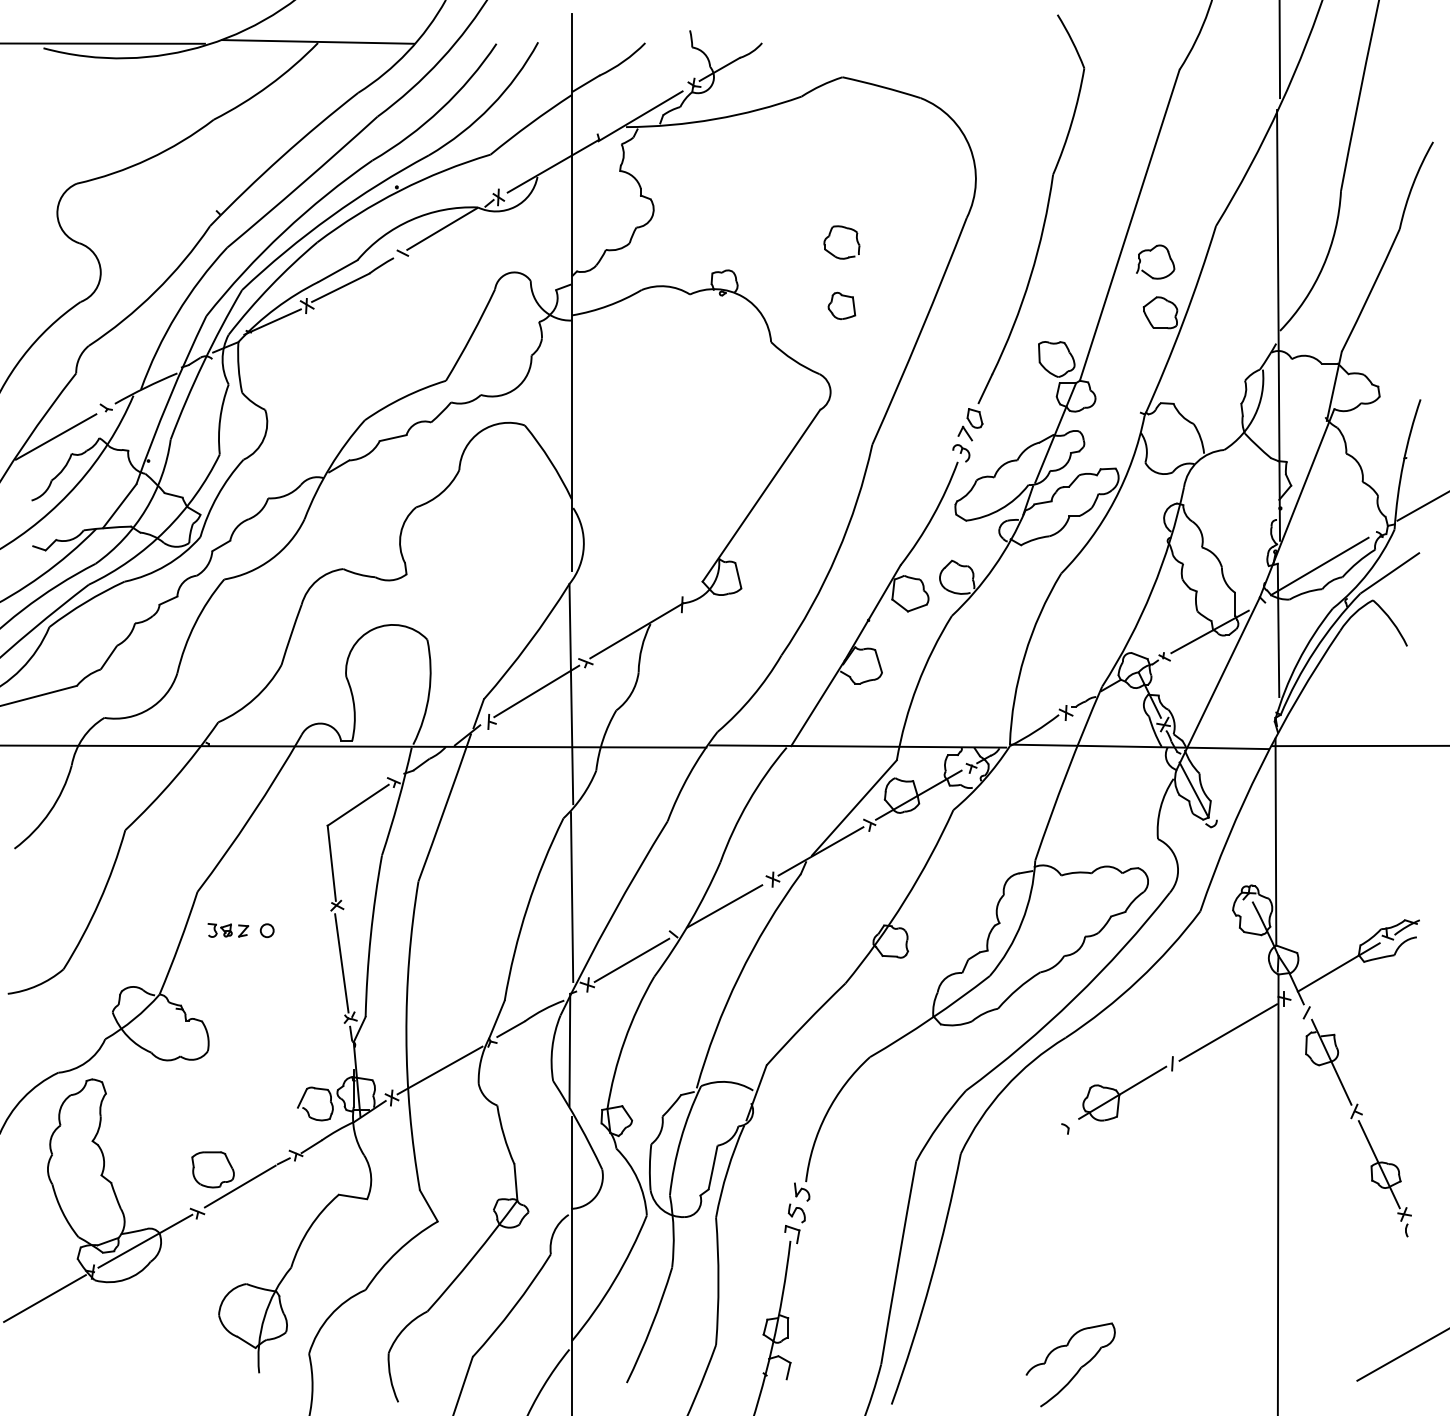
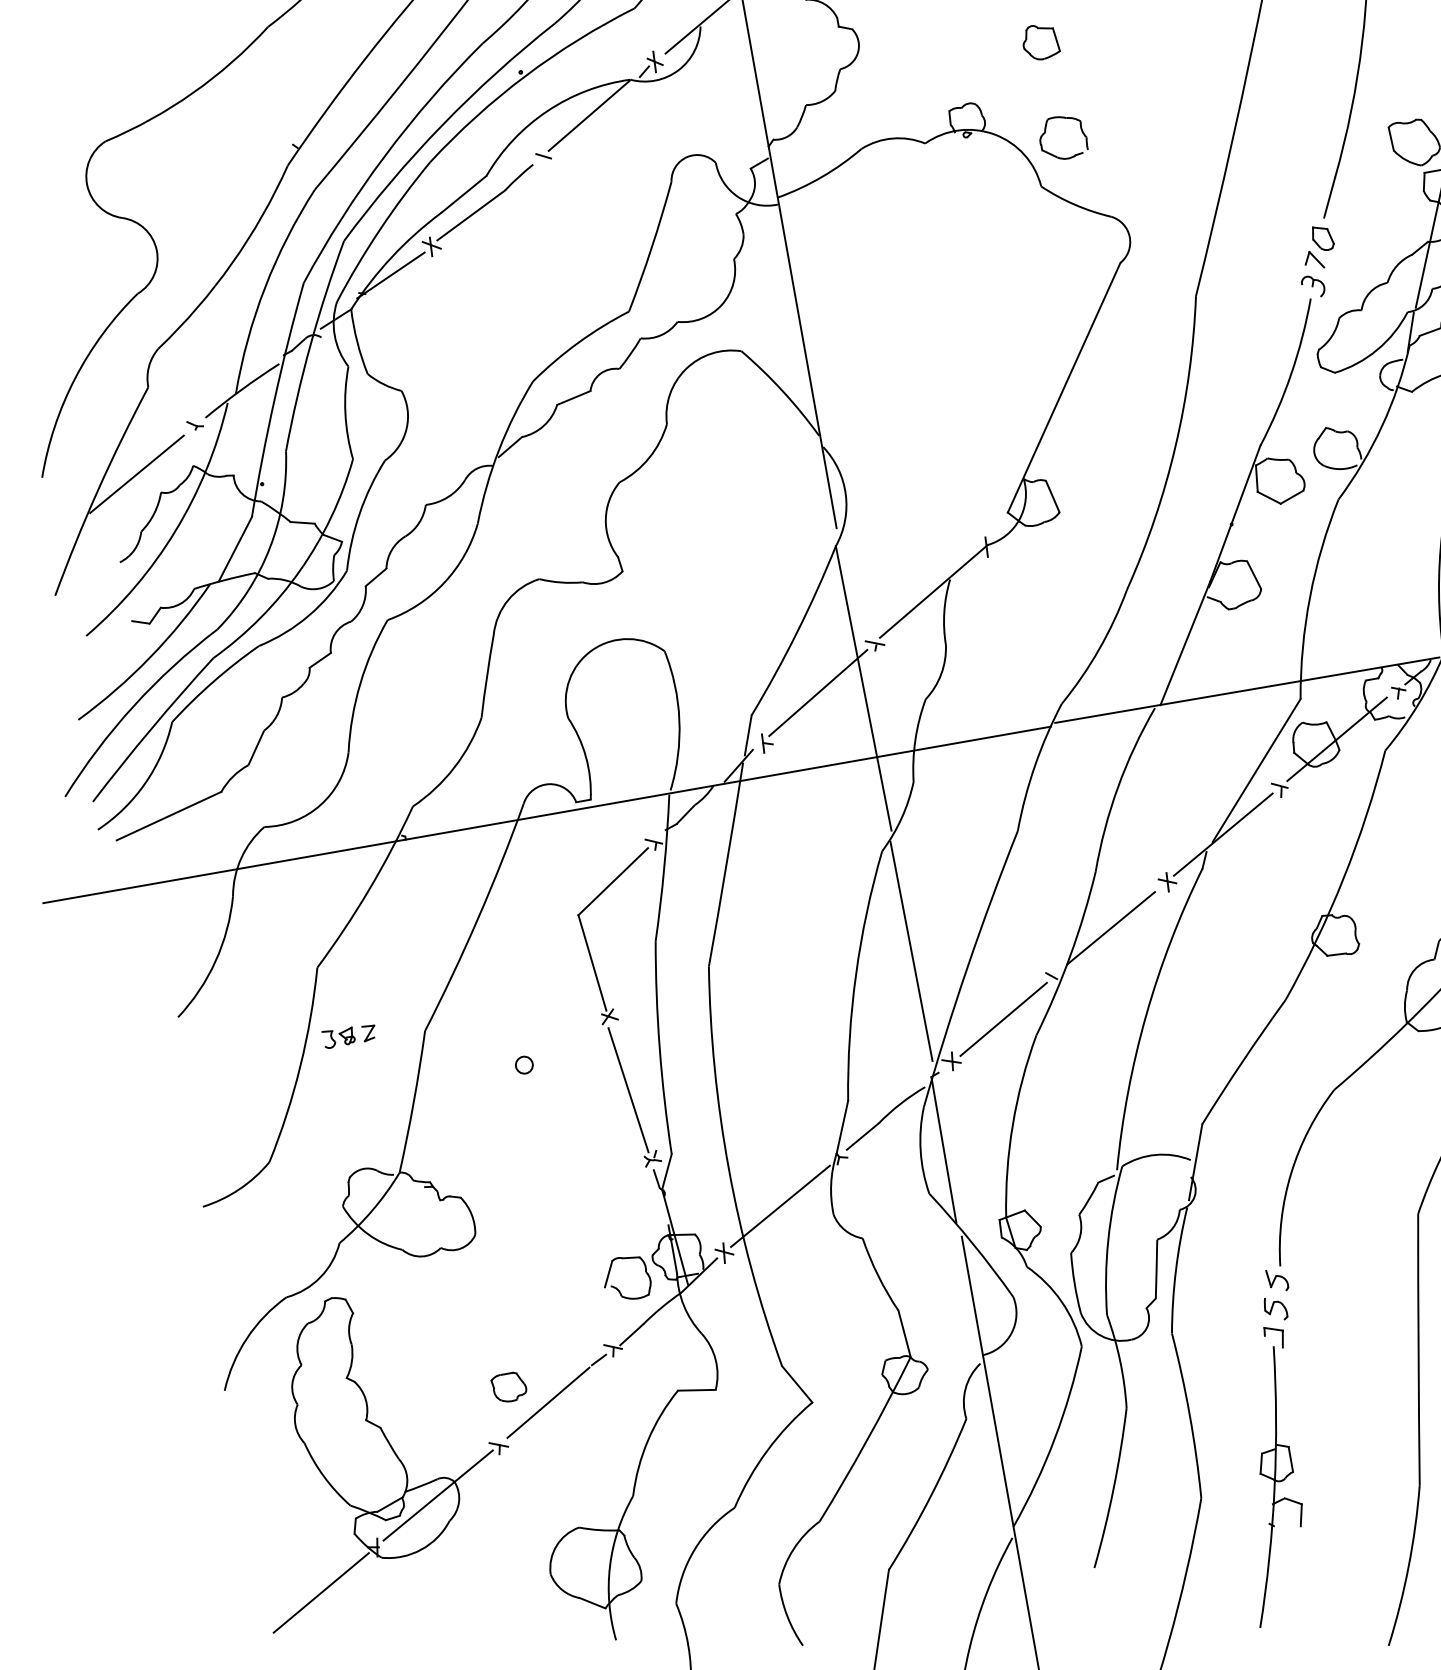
part: (830, 236) -> (1046, 132), moved
part: (841, 305) -> (1039, 41), moved
part: (228, 930) -> (349, 1035), moved
part: (212, 1169) -> (508, 1387), size x0.6

